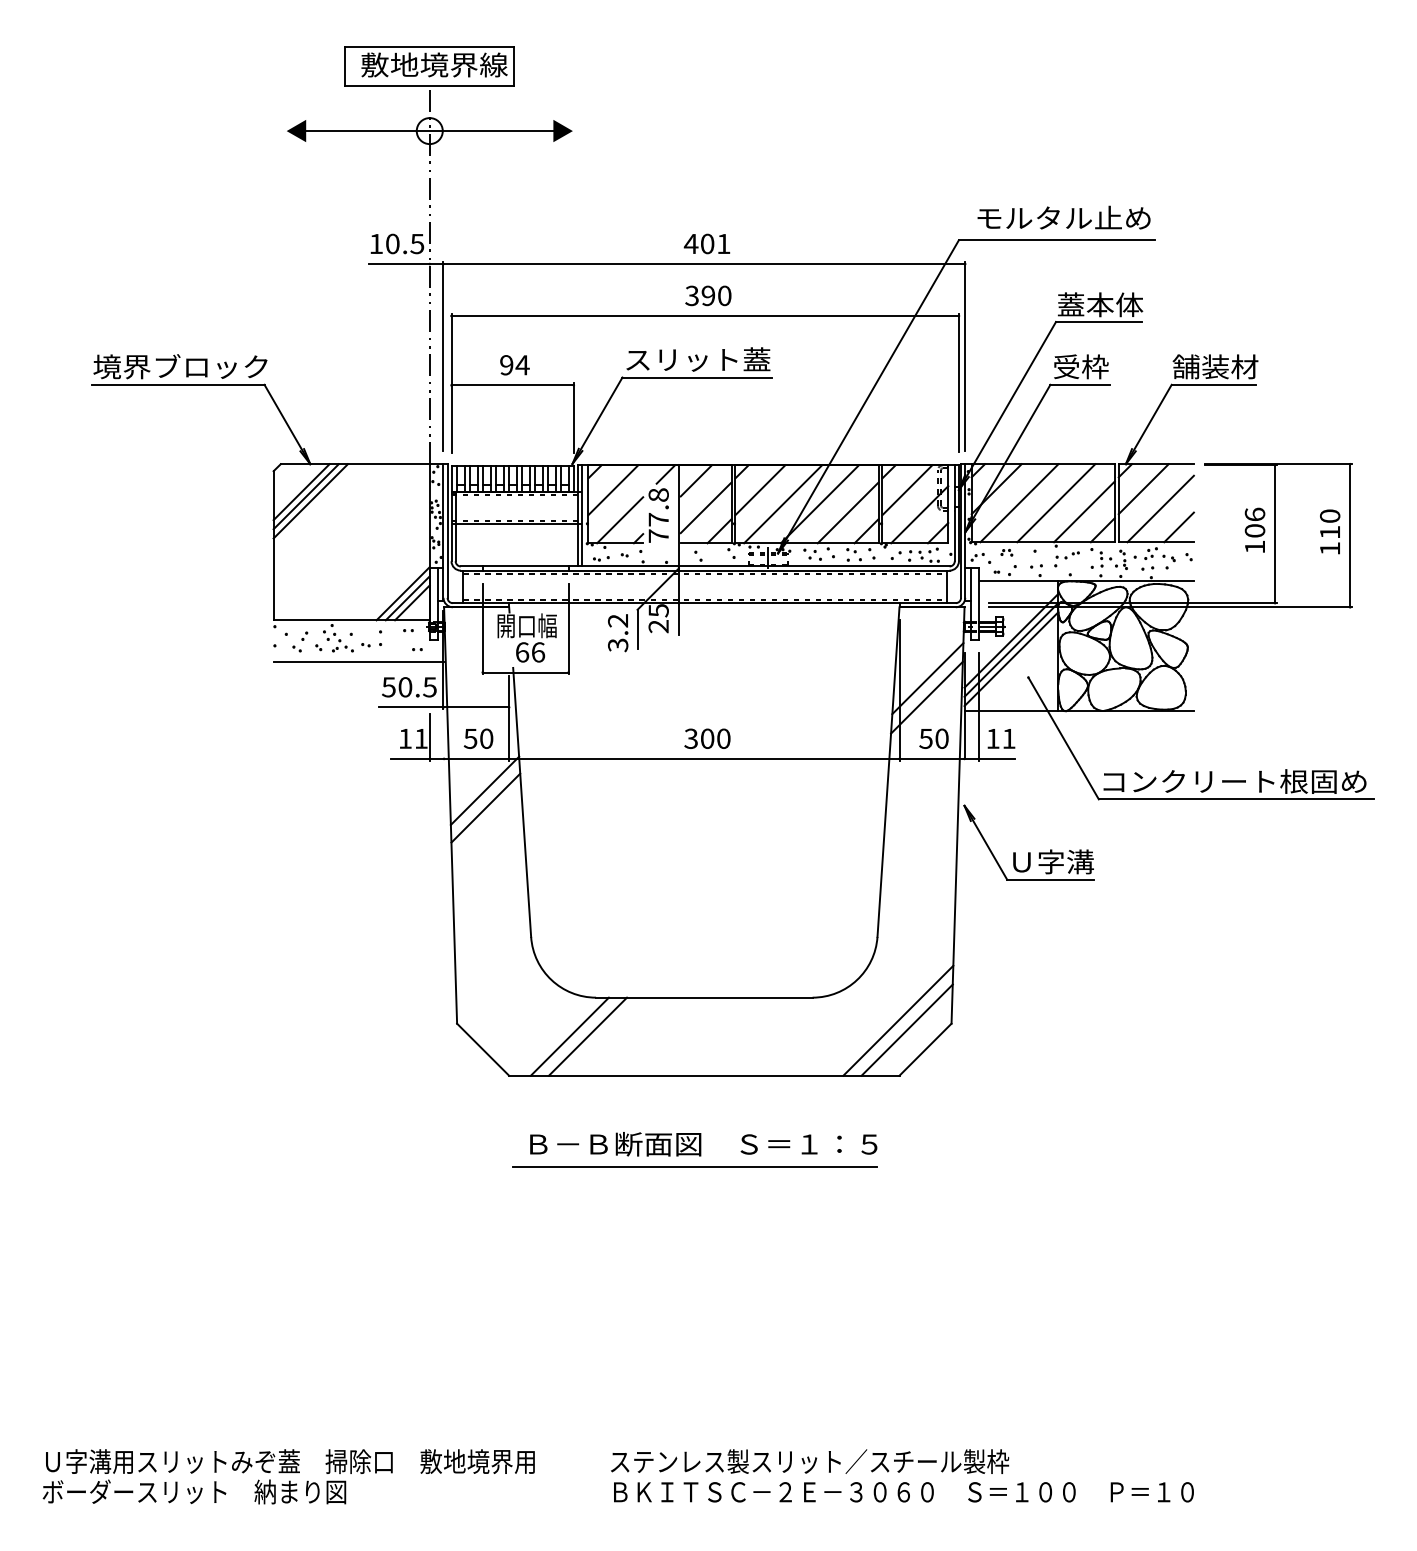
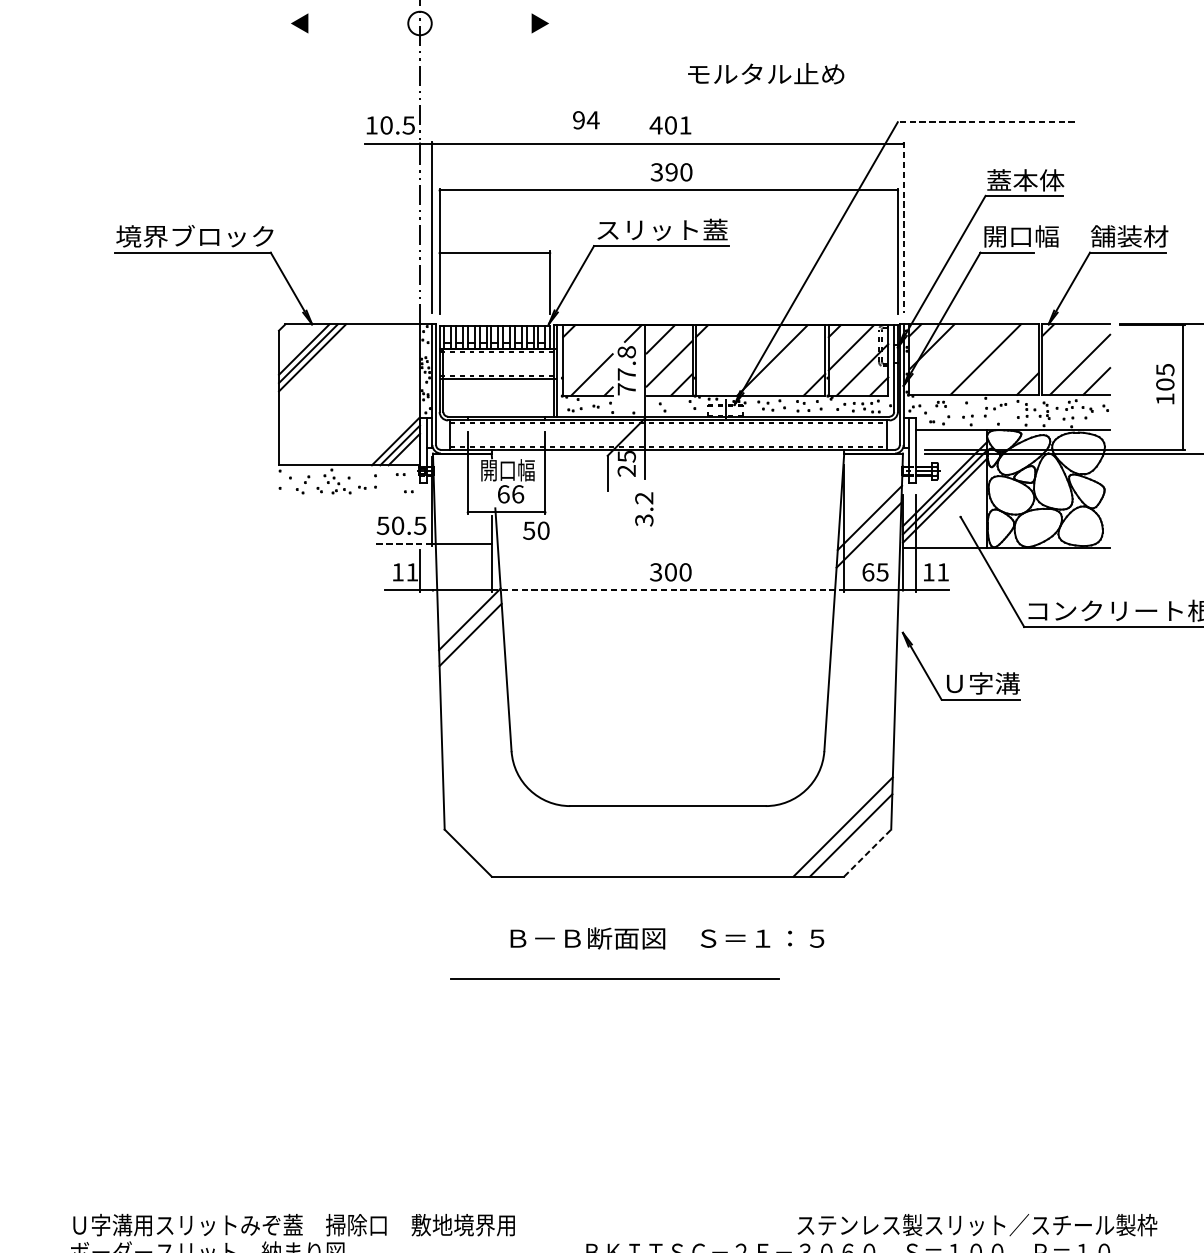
line: (429, 131) -> (419, 23), removed
text: (1063, 217) -> (765, 73), moved
line: (1056, 240) -> (986, 122), solid -> dashed
line: (965, 356) -> (903, 227), solid -> dashed
text: (514, 365) -> (585, 120), moved
text: (1095, 366) -> (1021, 236), 受枠 -> 開口幅
line: (1143, 489) -> (1064, 347), removed
line: (613, 490) -> (585, 348), removed
line: (760, 490) -> (718, 348), removed
line: (1019, 503) -> (952, 359), removed
line: (783, 504) -> (739, 360), removed
line: (1084, 511) -> (1011, 367), removed
line: (847, 512) -> (797, 367), removed
text: (1254, 514) -> (1164, 369), 106 -> 105
text: (618, 633) -> (644, 509), moved
line: (358, 662) -> (355, 503), removed
line: (410, 707) -> (402, 544), solid -> dashed
text: (478, 738) -> (536, 530), moved
text: (933, 738) -> (874, 572), 50 -> 65
line: (704, 758) -> (668, 590), solid -> dashed
line: (569, 1036) -> (546, 841), removed
line: (587, 1036) -> (562, 841), removed
line: (925, 1049) -> (867, 852), solid -> dashed
line: (694, 1166) -> (614, 978), moved
text: (810, 1461) -> (977, 1224), moved

